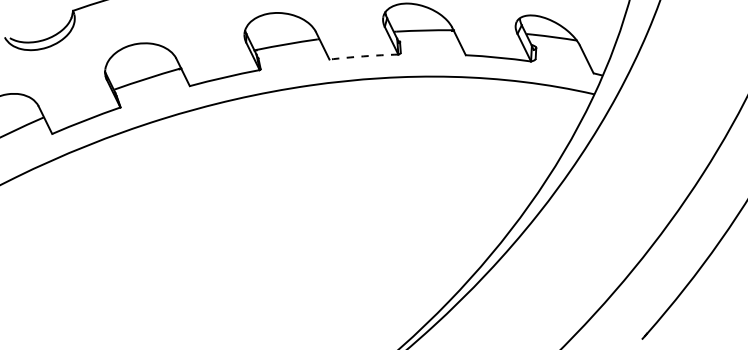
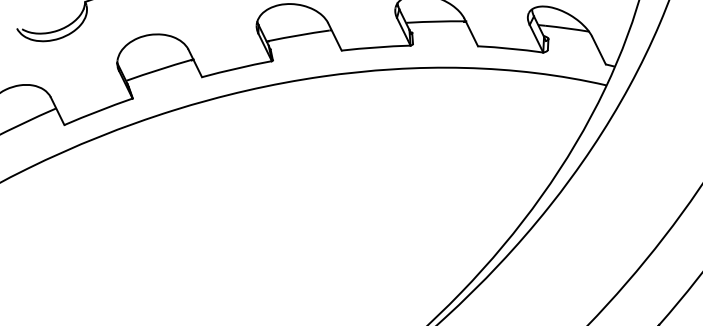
arc: (363, 56) -> (375, 47), dashed -> solid

